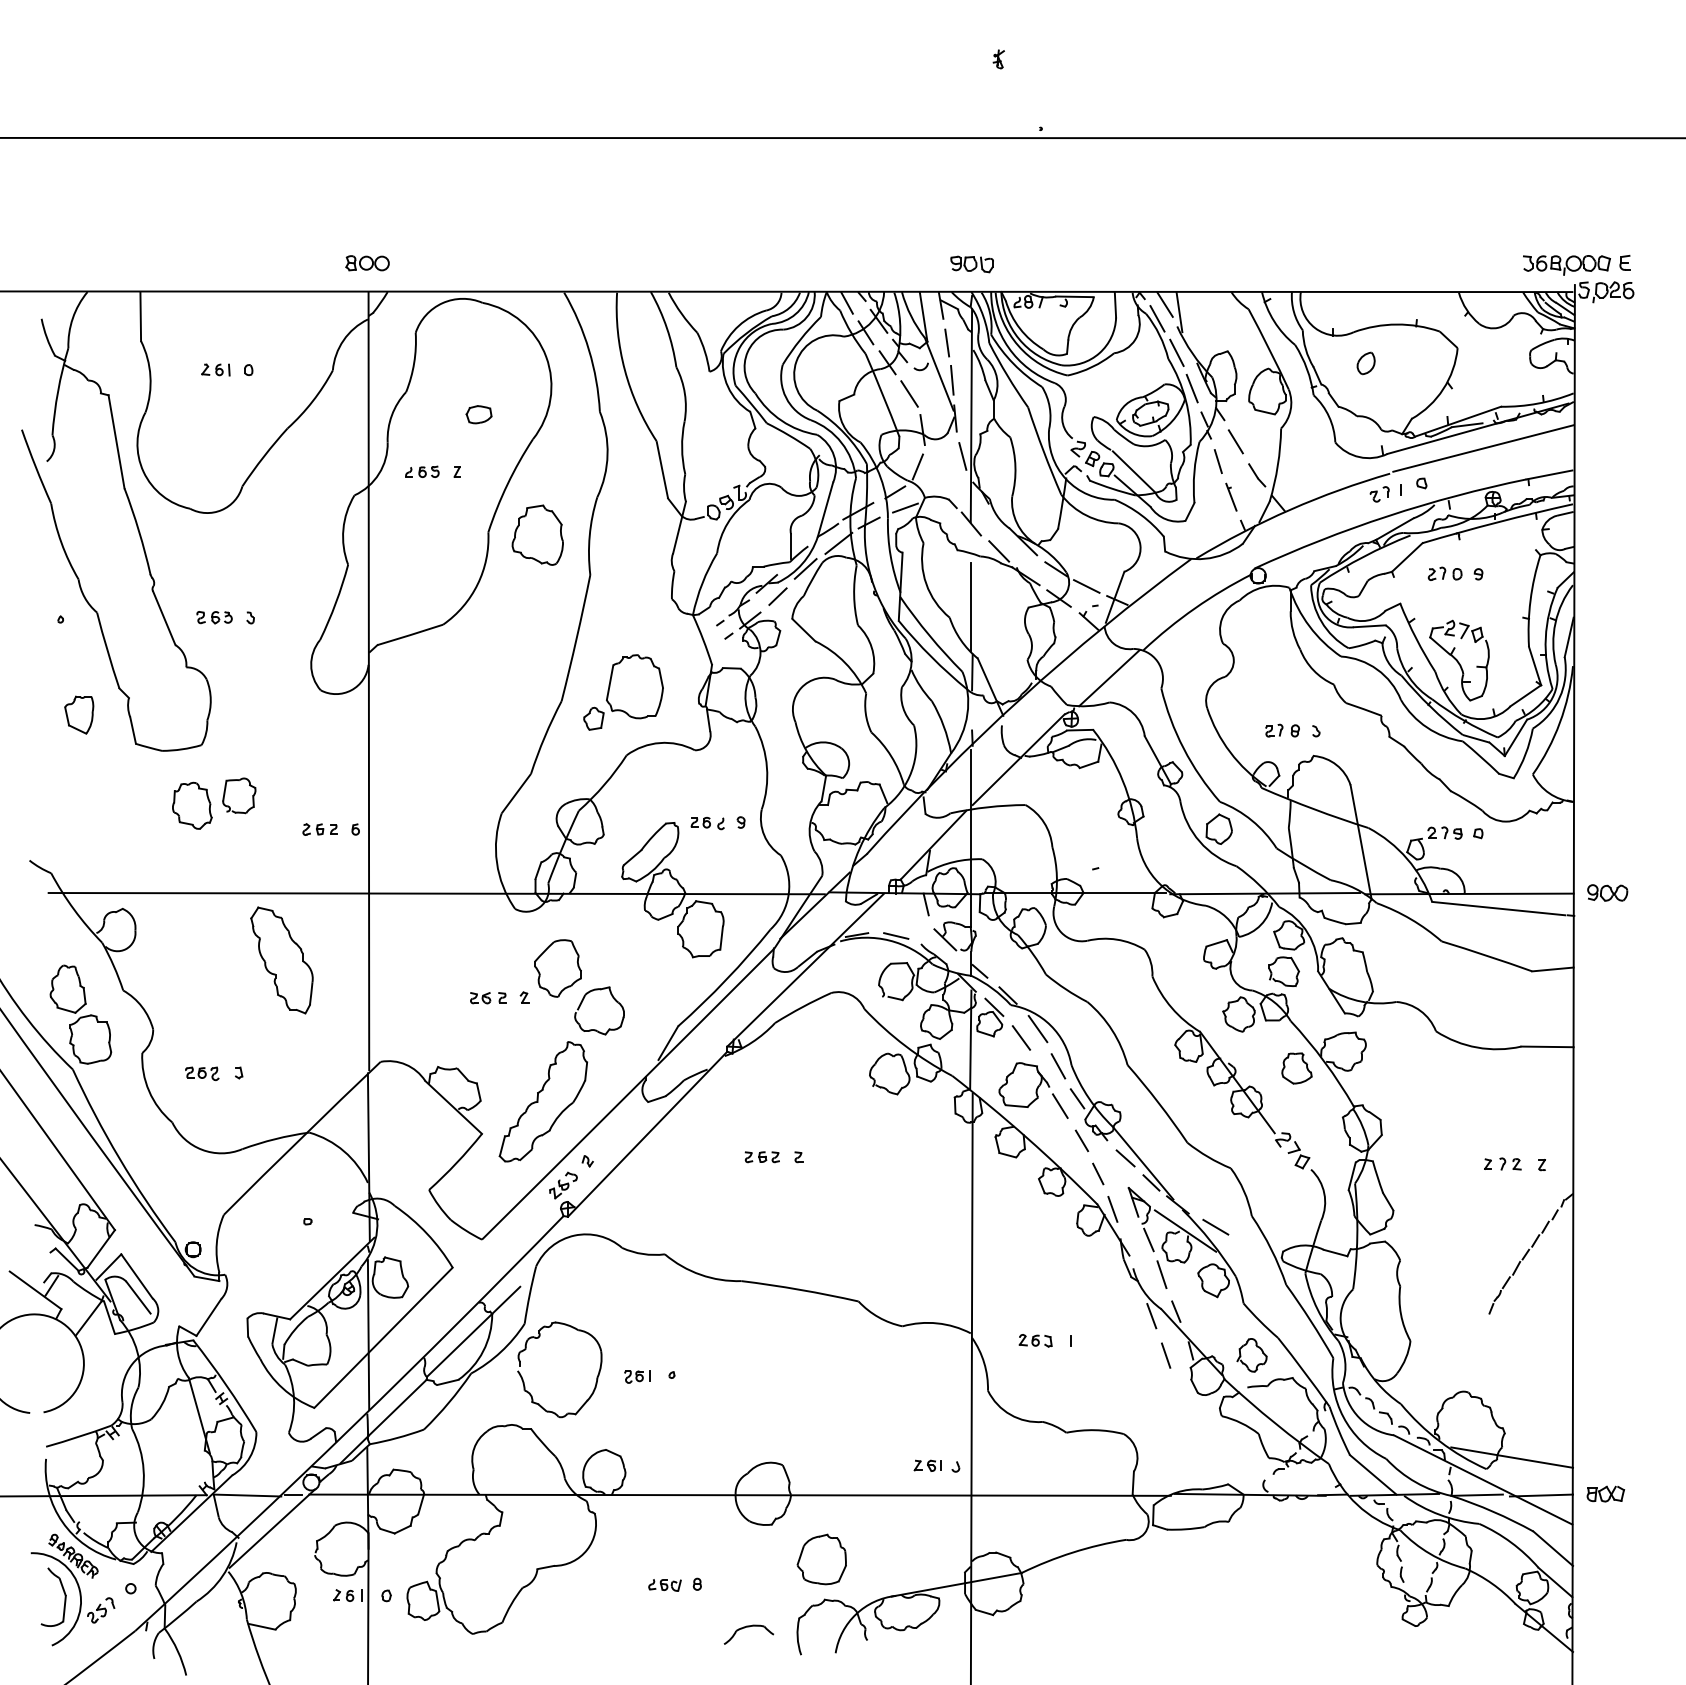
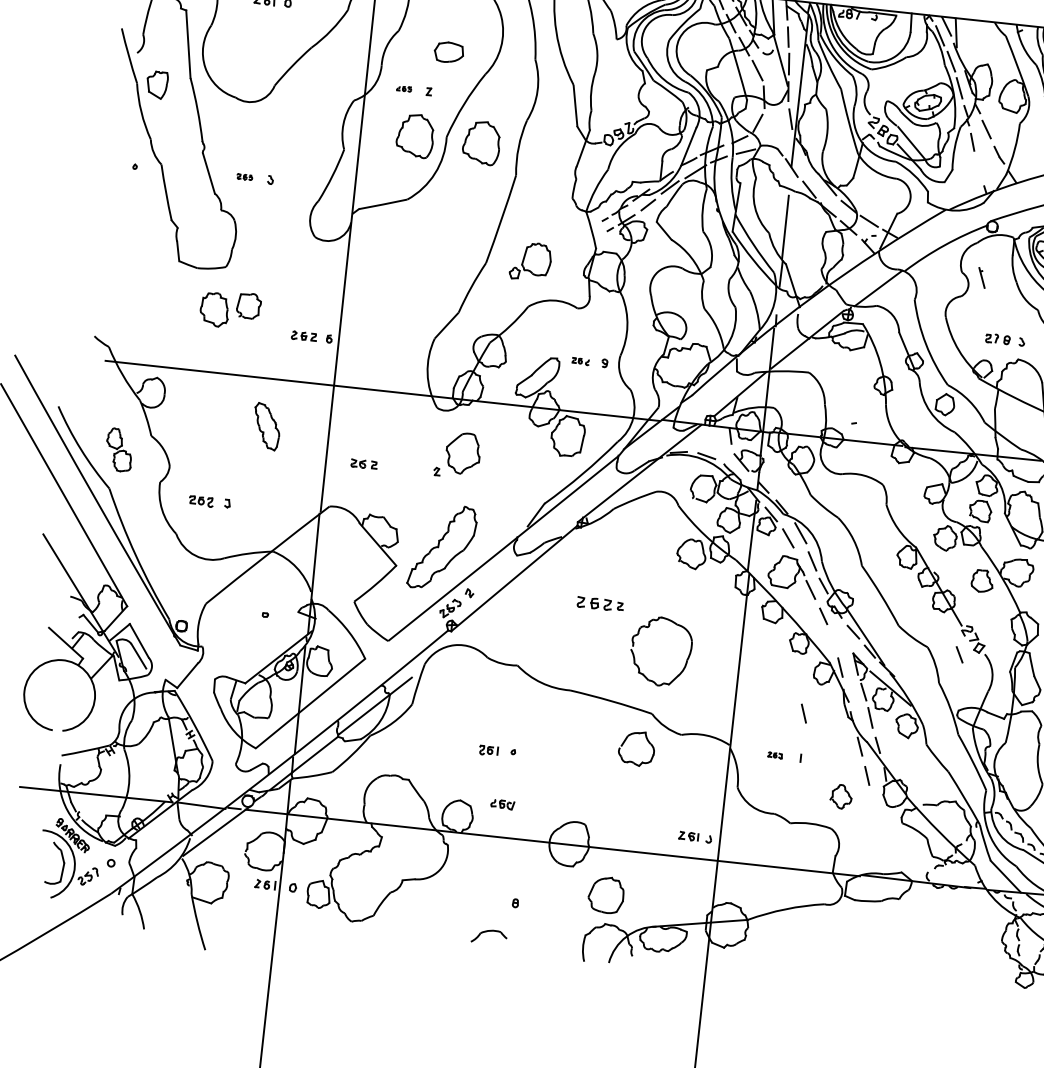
part: (478, 414) -> (448, 52), size x1.6
part: (422, 471) -> (404, 88), size x0.6
part: (1231, 496) -> (982, 277), moved
part: (444, 534) -> (415, 135), added
part: (214, 617) -> (244, 177), size x0.6
part: (623, 692) -> (530, 261), size x0.7
part: (79, 714) -> (157, 84), moved
part: (707, 823) -> (580, 361), size x0.7
part: (281, 960) -> (266, 426), size x0.6
part: (488, 998) -> (364, 464), moved
part: (613, 999) -> (647, 741), moved
part: (80, 1014) -> (119, 449), size x0.6
part: (761, 1157) -> (593, 603), size x1.4
line: (1098, 1173) -> (959, 654), moved
line: (1215, 1226) -> (912, 687), removed
line: (1069, 1278) -> (804, 713), added
part: (1035, 1340) -> (775, 755), size x0.6
part: (1251, 1355) -> (840, 796), moved
part: (524, 1381) -> (634, 657), moved
part: (664, 1585) -> (502, 804), moved
part: (748, 1627) -> (489, 931), moved

